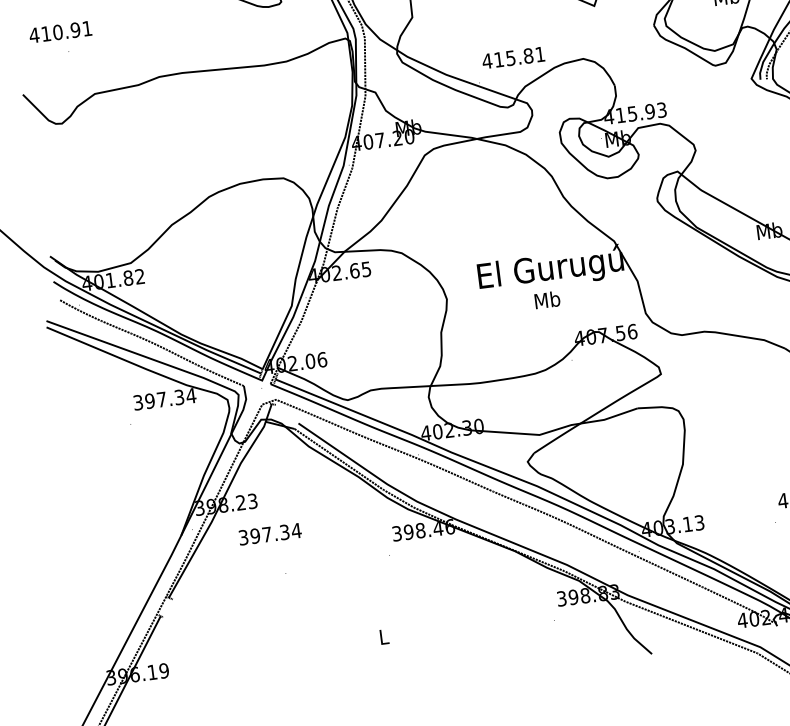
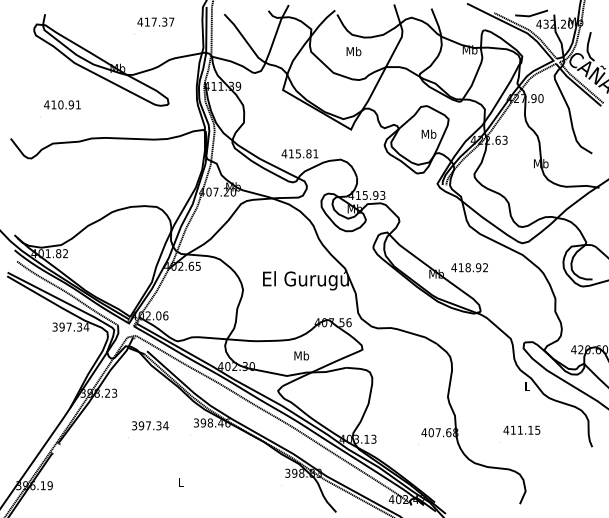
text: (60, 31) -> (62, 104), moved
text: (546, 299) -> (301, 355), moved
text: (270, 533) -> (150, 425), moved

